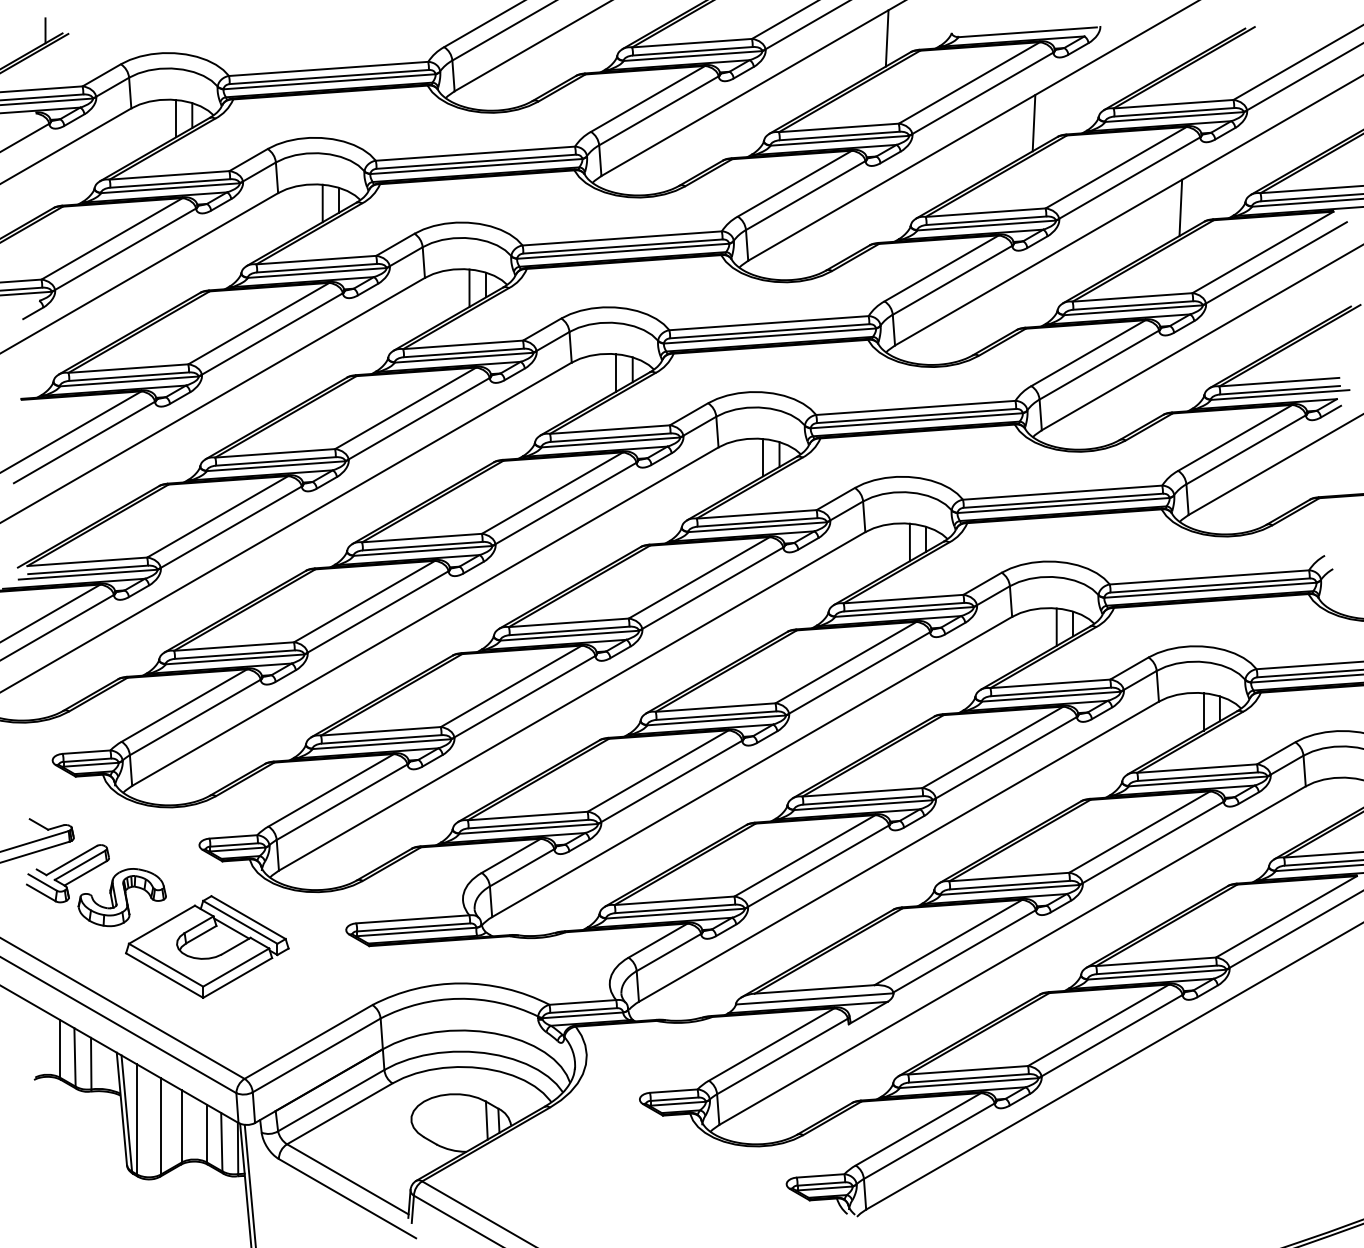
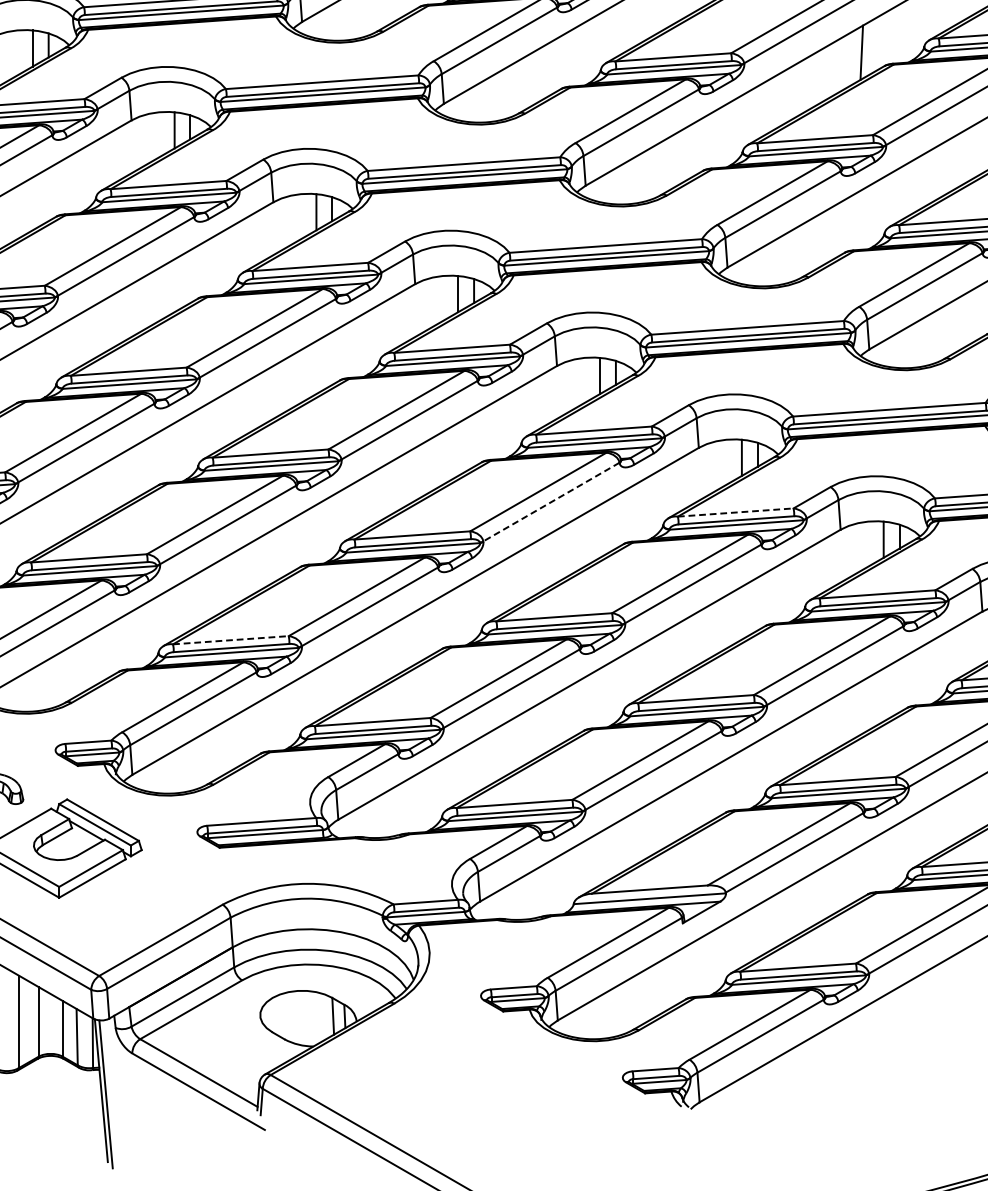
line: (712, 588) -> (551, 502), solid -> dashed
line: (904, 599) -> (736, 512), solid -> dashed
line: (381, 731) -> (231, 640), solid -> dashed

